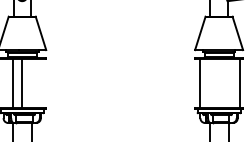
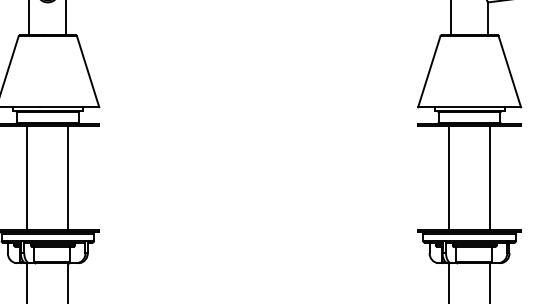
line: (21, 82) -> (67, 176), moved
line: (199, 82) -> (449, 176), moved
line: (239, 82) -> (489, 176), moved

